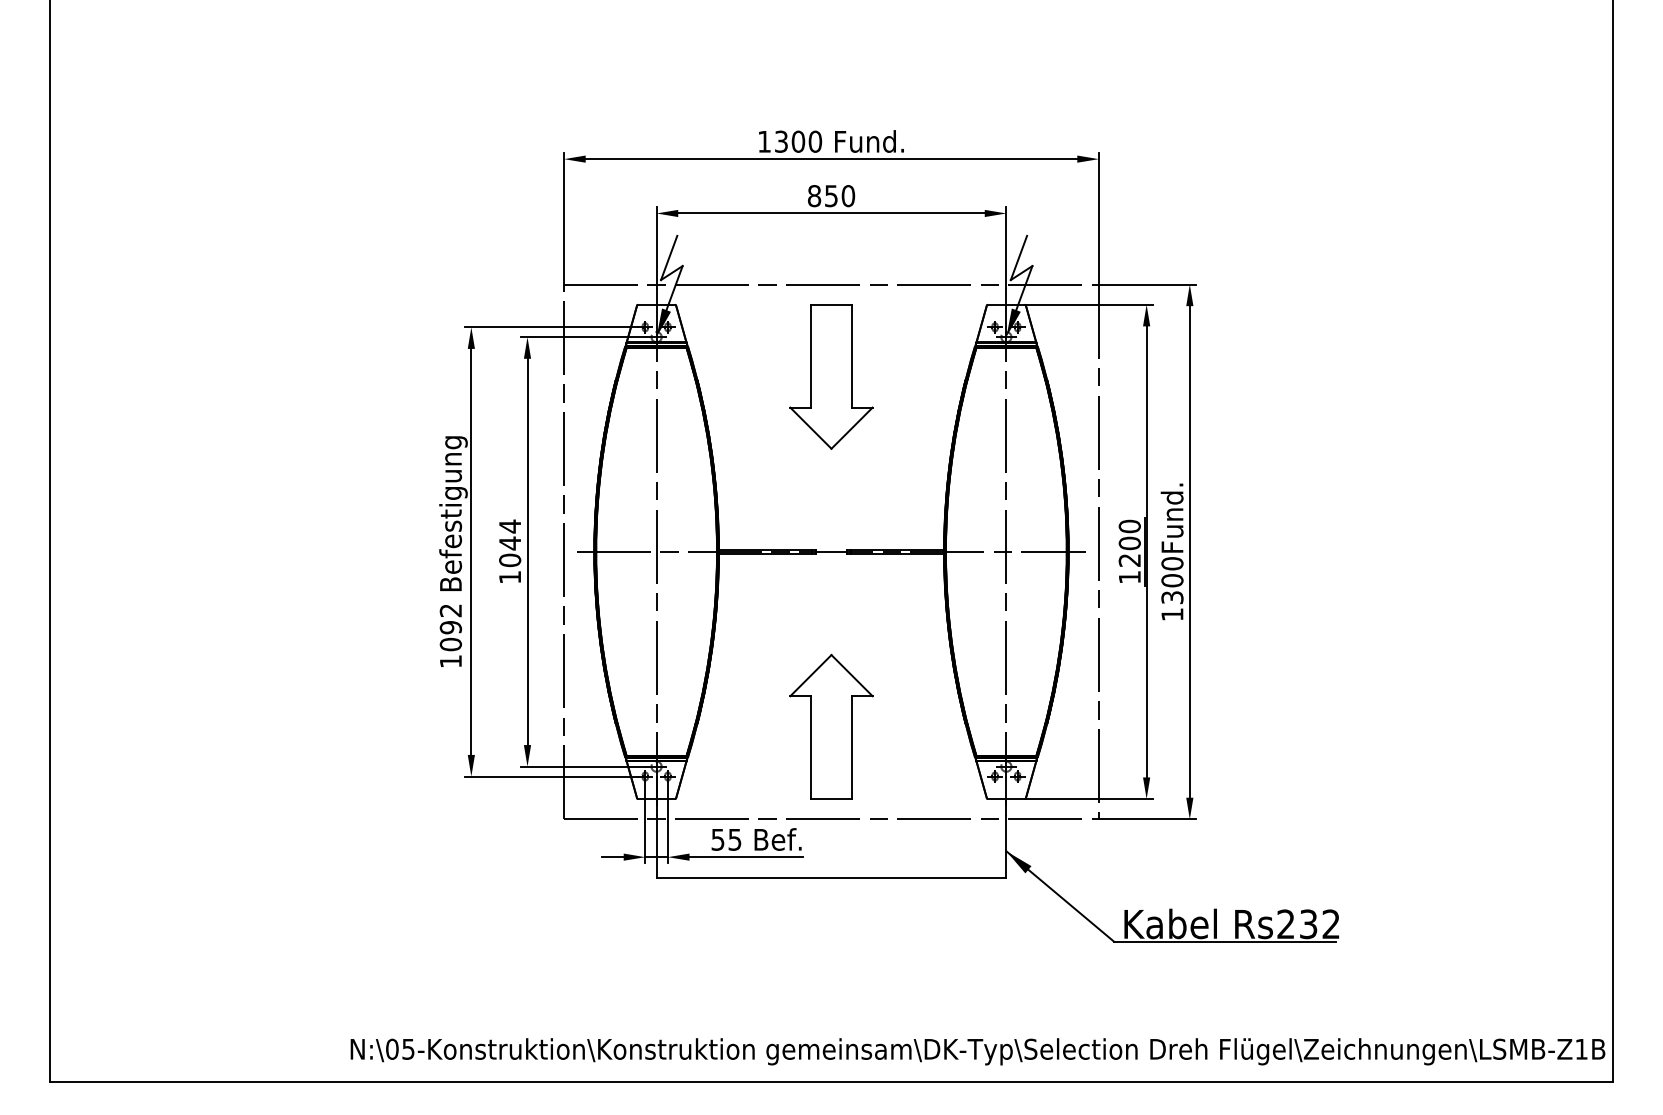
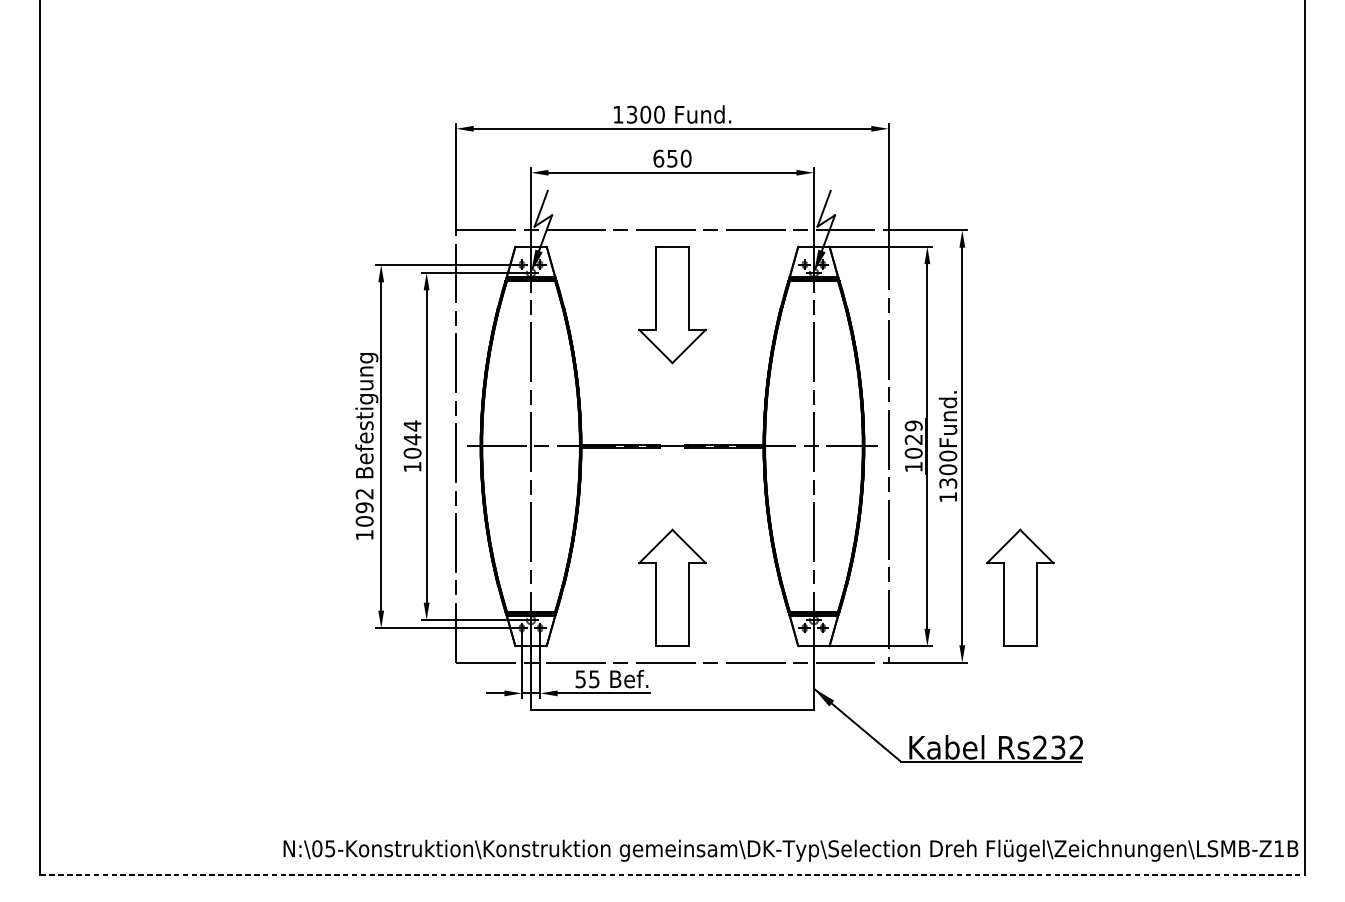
text: (814, 196) -> (658, 159), 850 -> 650
text: (1129, 543) -> (913, 439), 1200 -> 1029
part: (1261, 726) -> (1020, 587), added
line: (831, 1081) -> (672, 874), solid -> dashed

